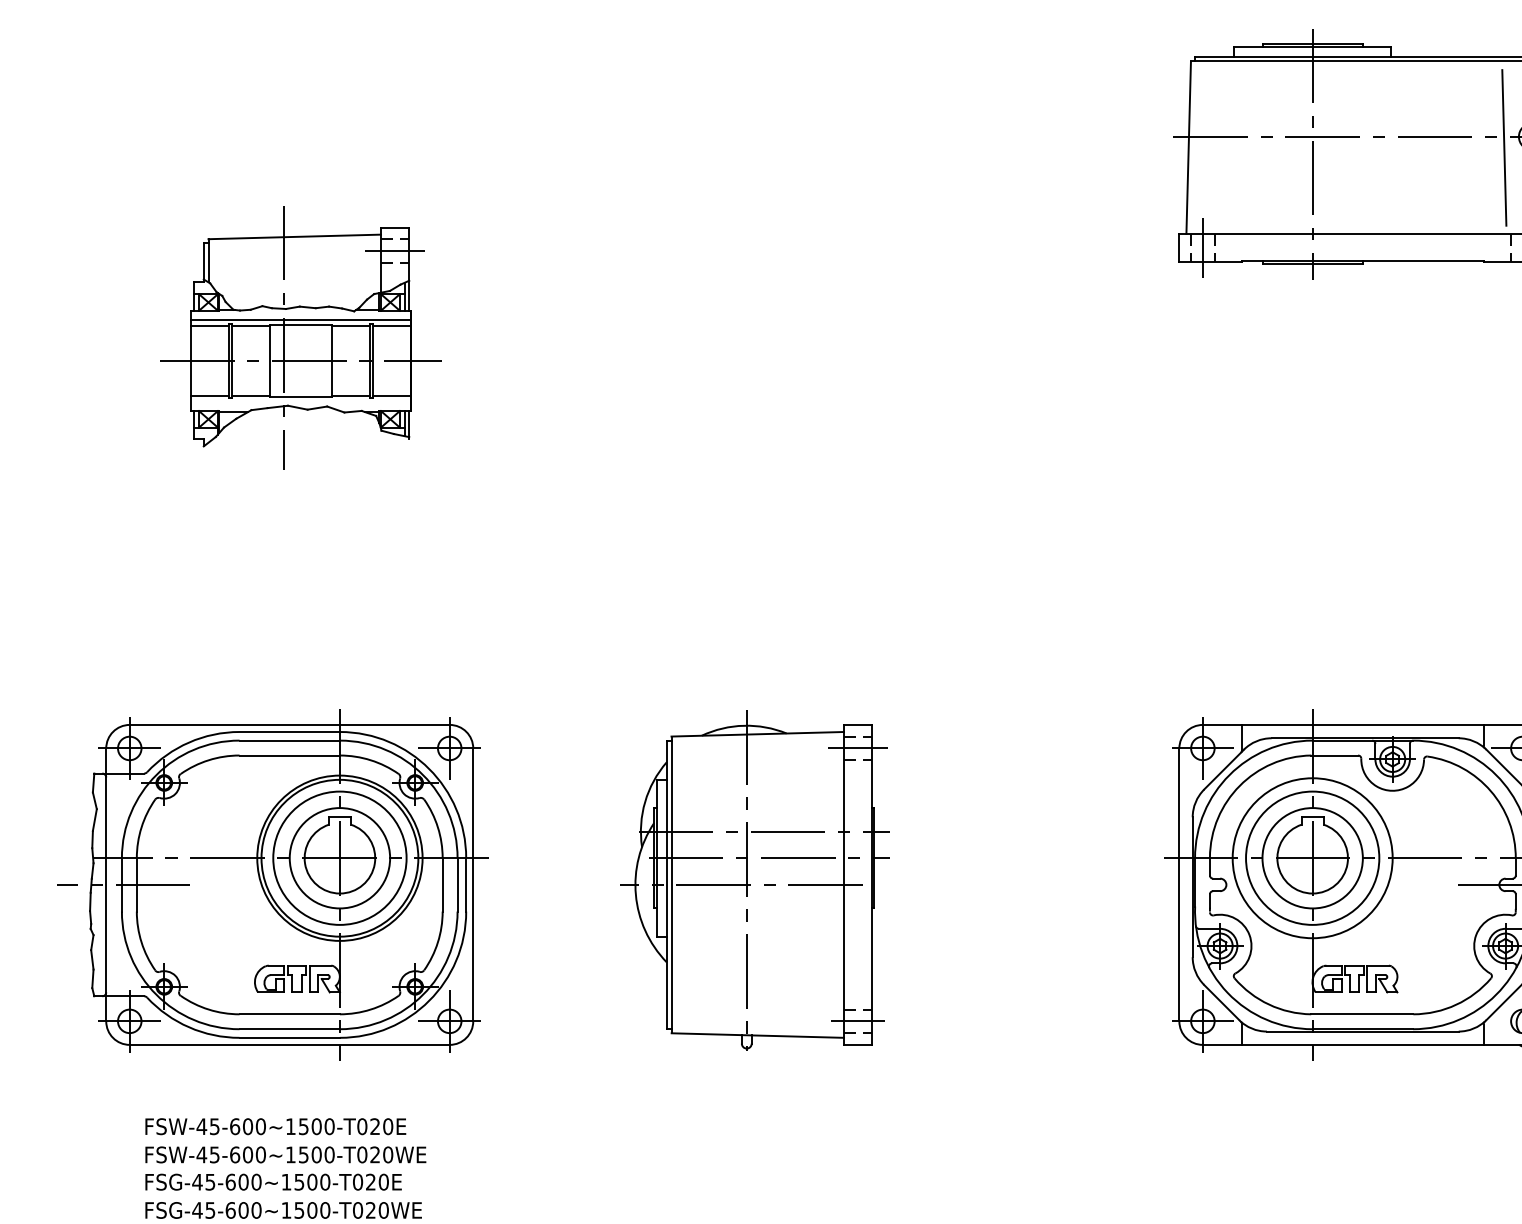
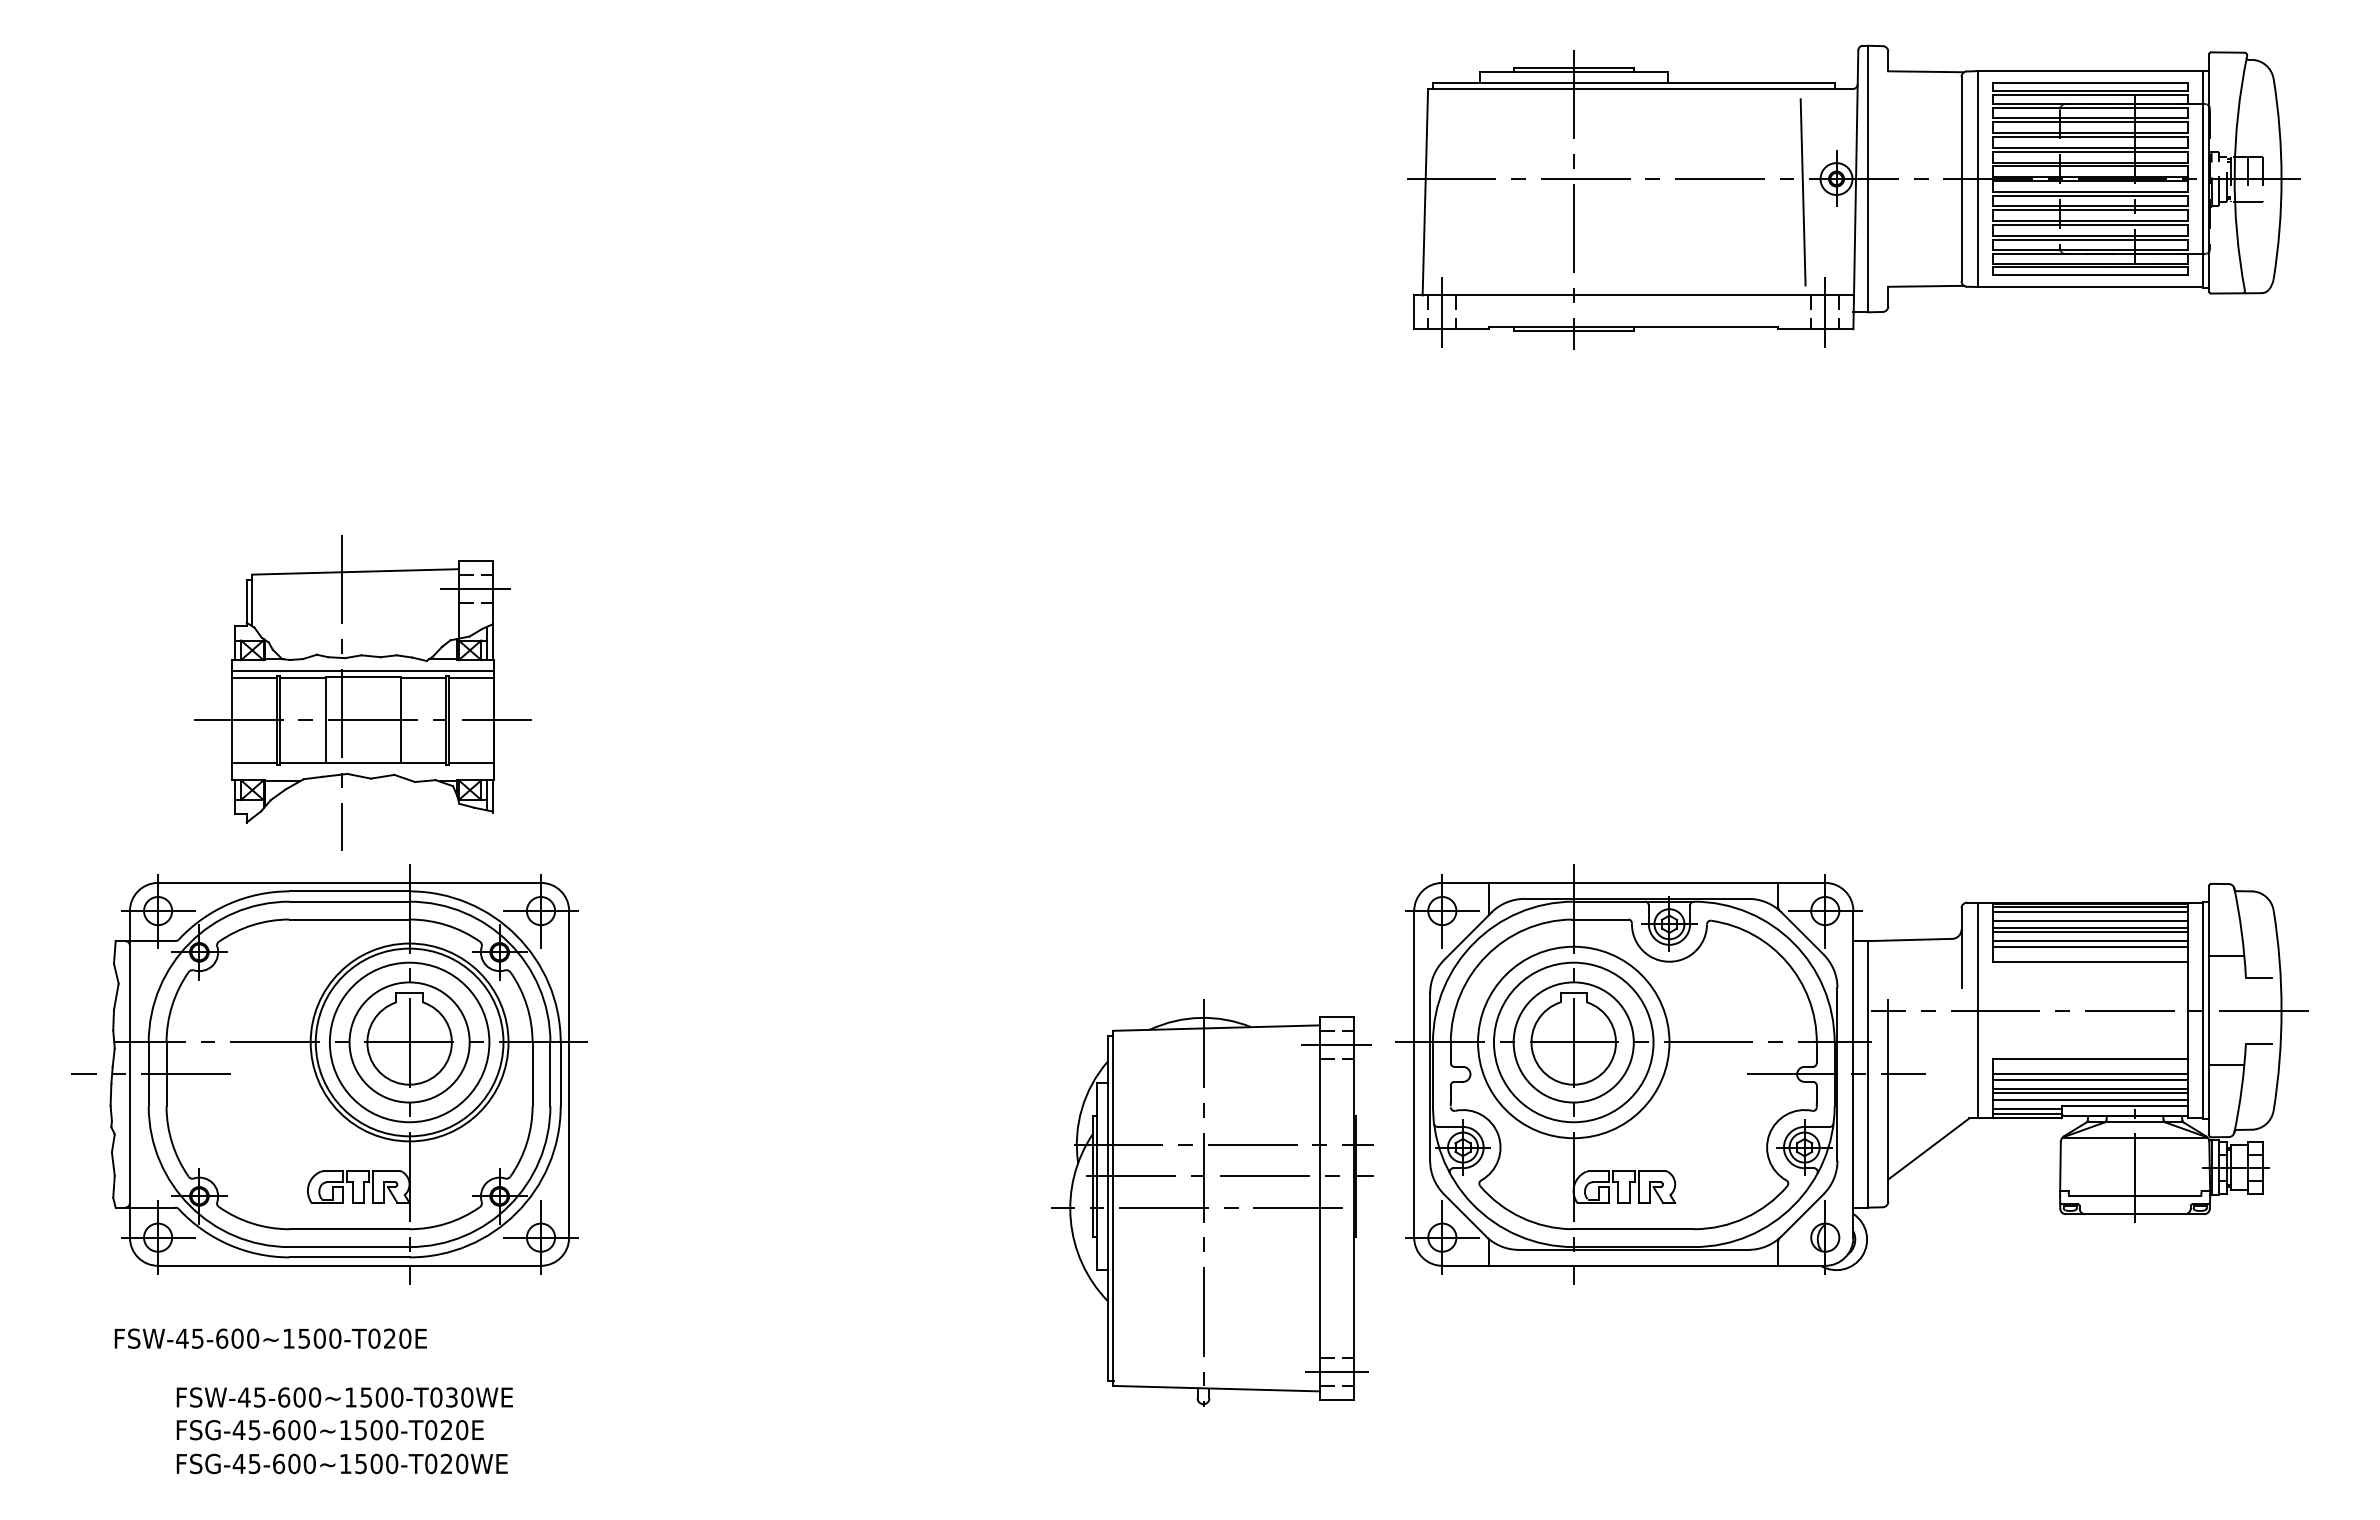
part: (300, 337) -> (362, 692), moved
part: (754, 880) -> (1212, 1202), moved
text: (275, 1126) -> (270, 1338), moved
text: (374, 1154) -> (451, 1397), FSW-45-600~1500-T020WE -> FSW-45-600~1500-T030WE

